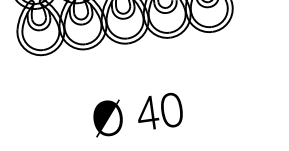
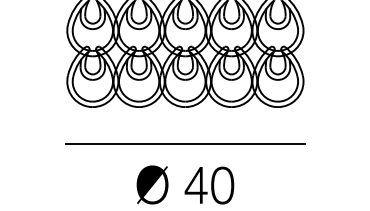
line: (132, 77) -> (185, 144), added

